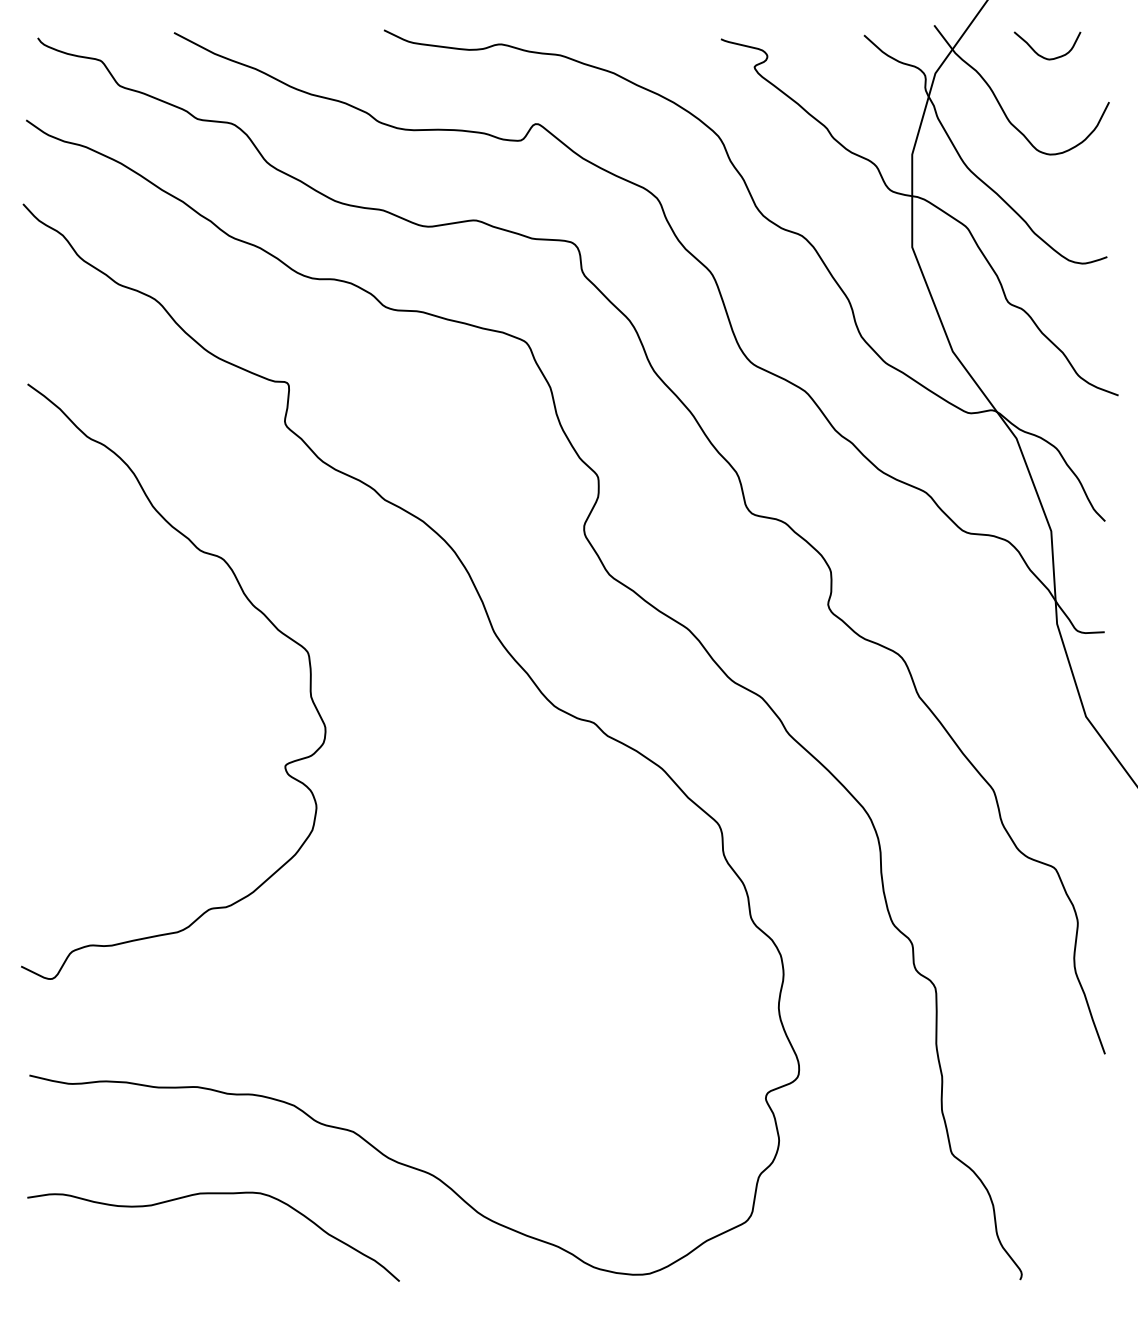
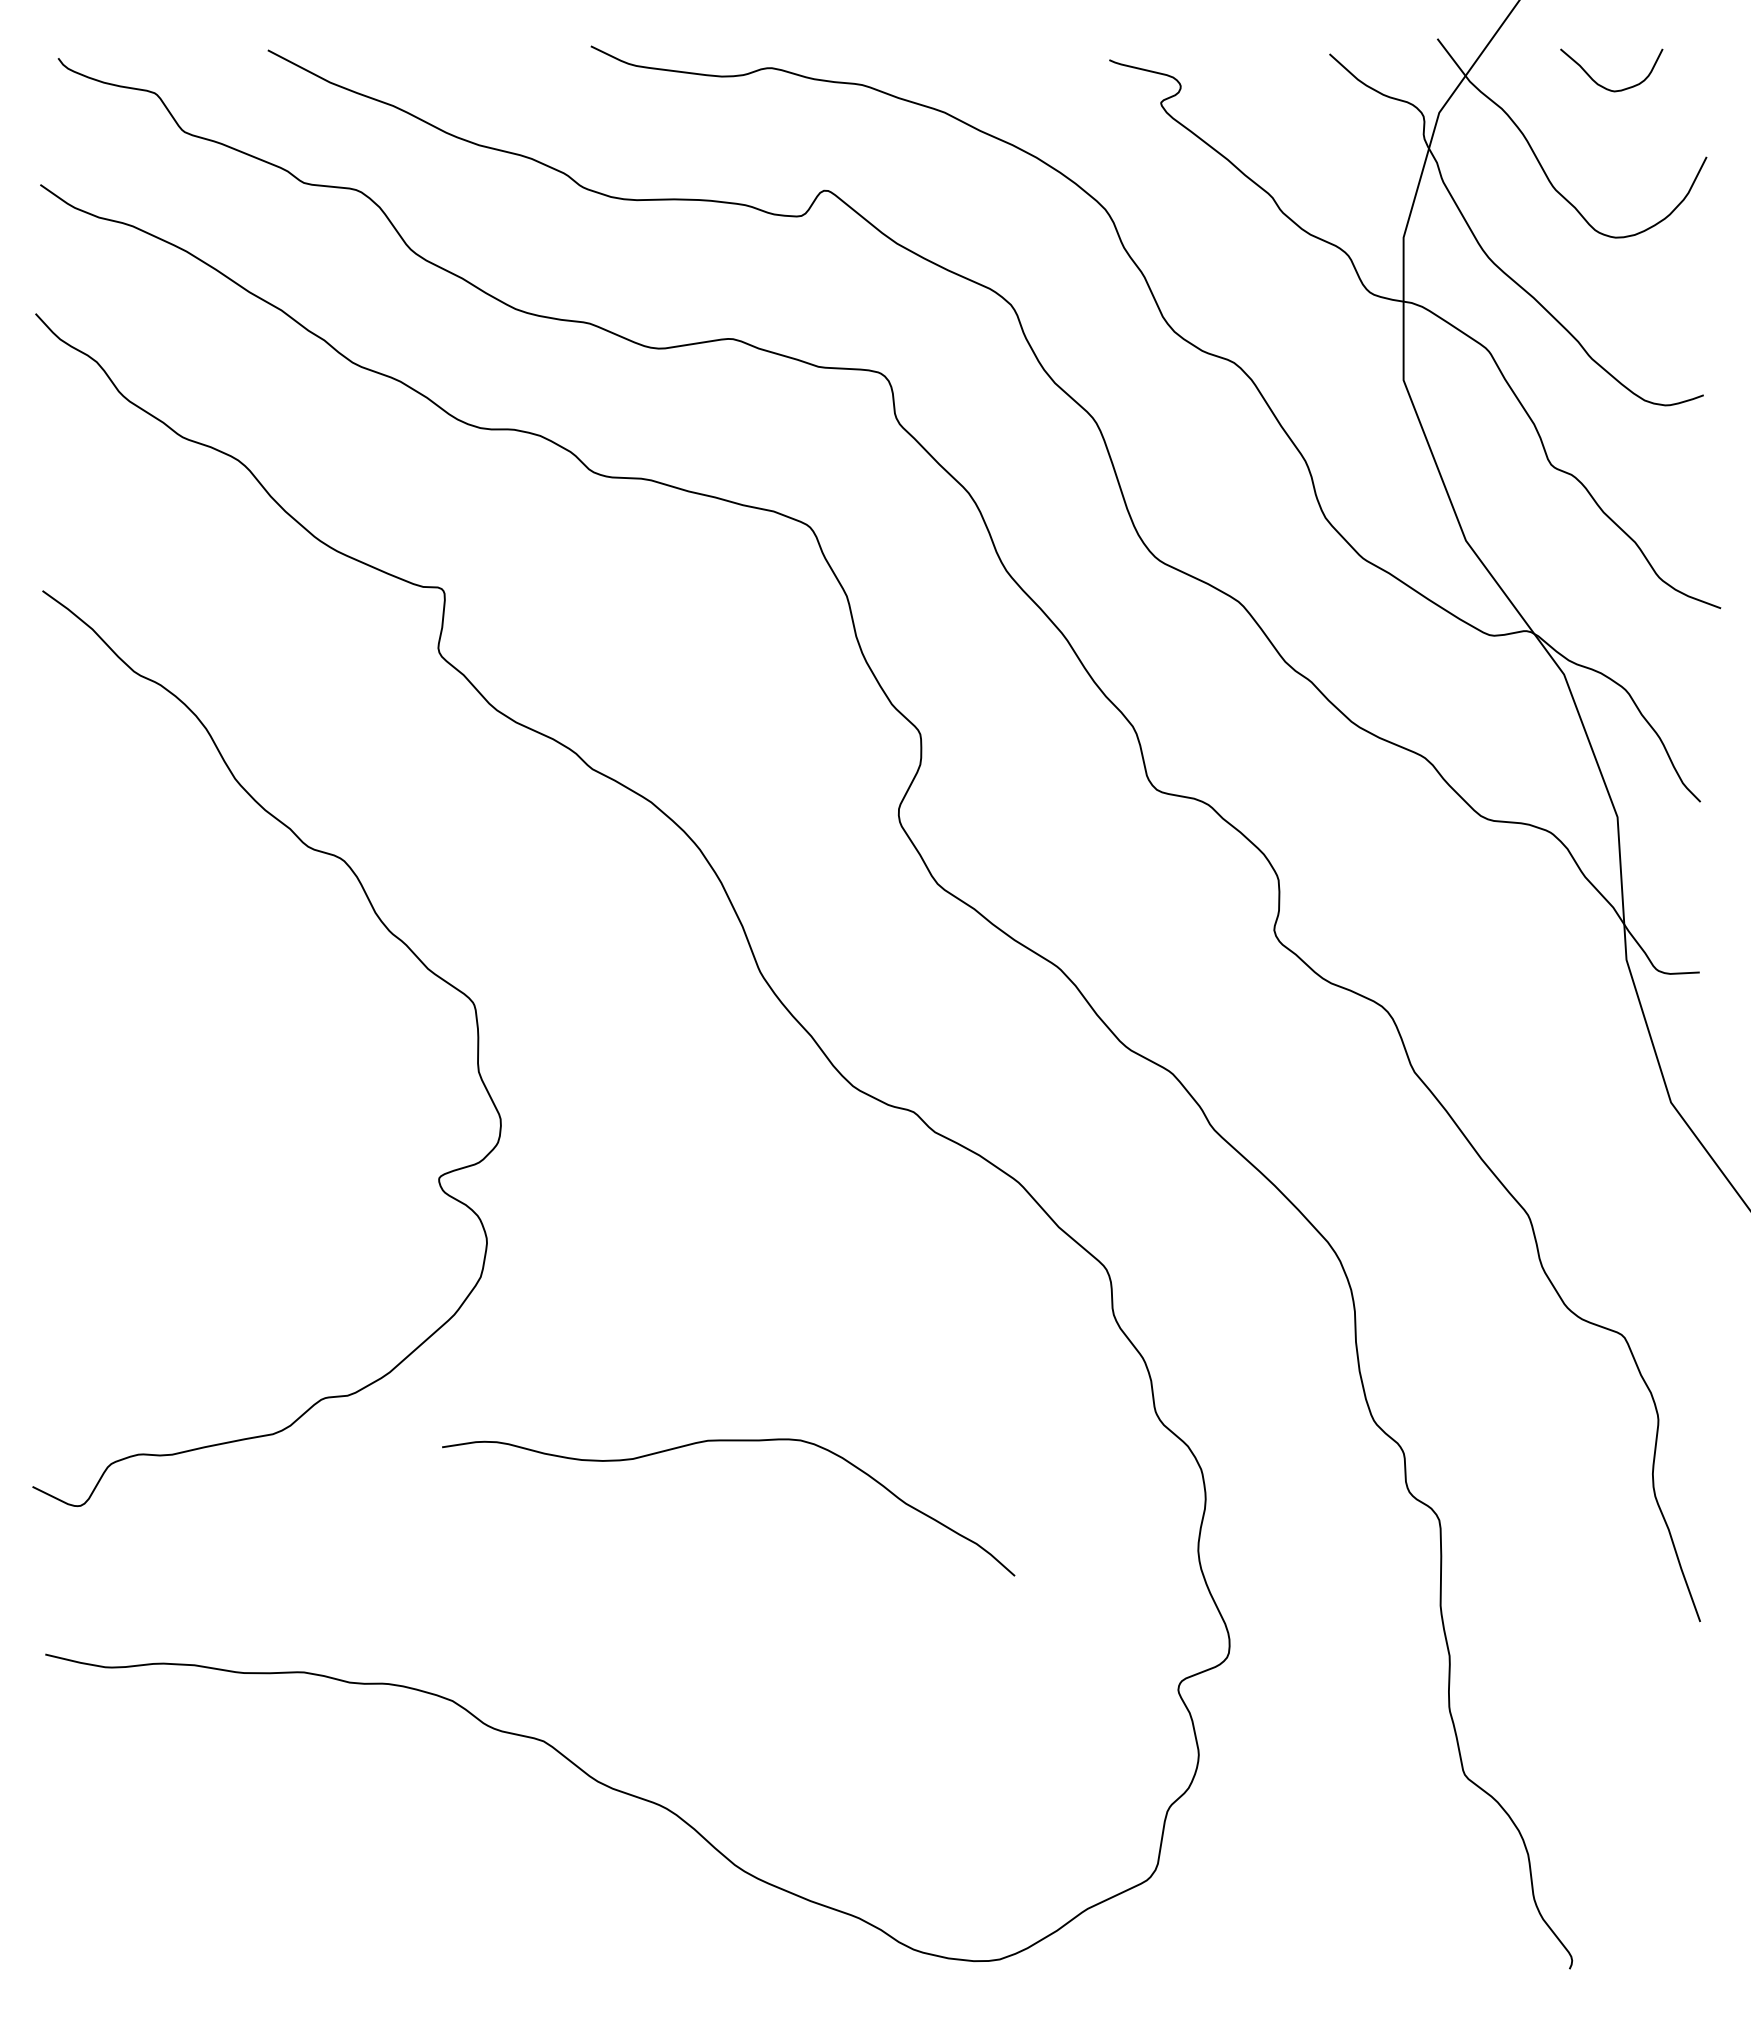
curve: (213, 1194) -> (728, 1442), moved

